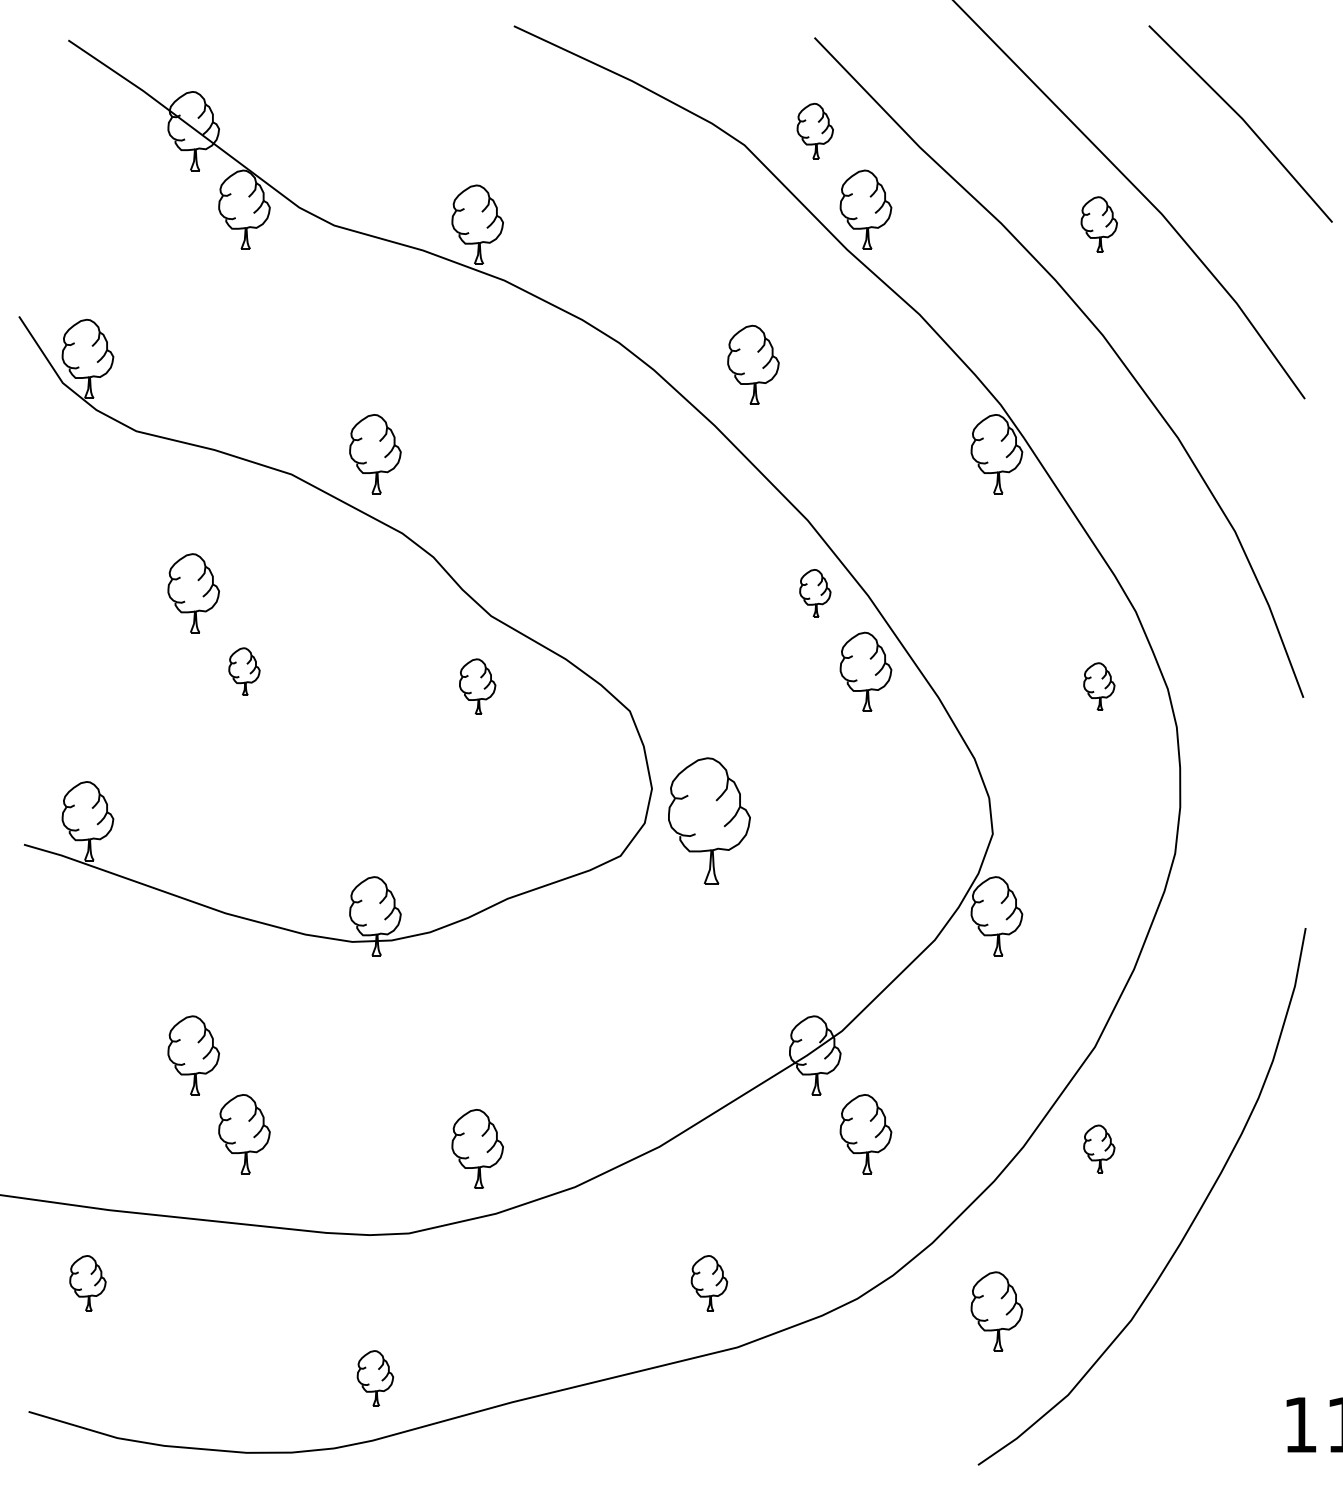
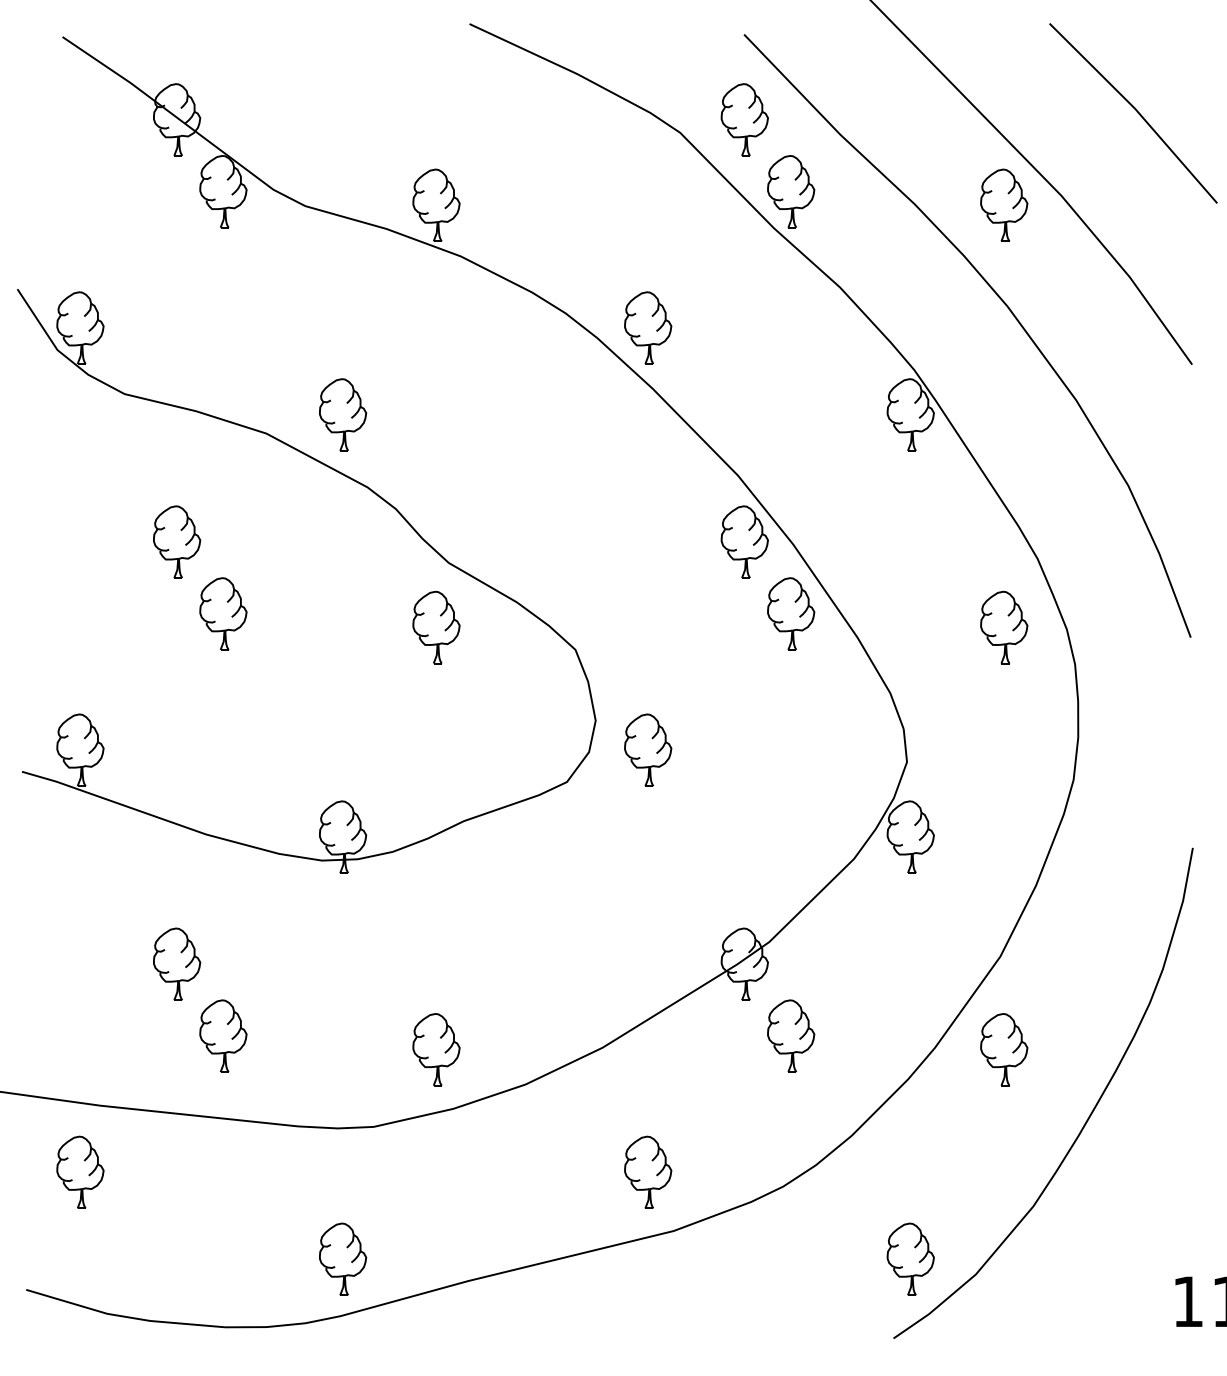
part: (815, 131) -> (745, 120), size x1.43
part: (1099, 224) -> (1004, 205), size x1.43
part: (753, 364) -> (648, 327), moved
part: (815, 593) -> (745, 542), size x1.67
part: (244, 671) -> (223, 613), size x1.67
part: (477, 686) -> (436, 627), size x1.43
part: (1099, 686) -> (1004, 627), size x1.67
part: (709, 821) -> (648, 750), size x0.62
part: (1099, 1148) -> (1004, 1049), size x1.67
part: (87, 1283) -> (80, 1172), size x1.43
part: (709, 1283) -> (648, 1172), size x1.43
part: (996, 1311) -> (910, 1259), moved
part: (375, 1378) -> (343, 1259), size x1.43

